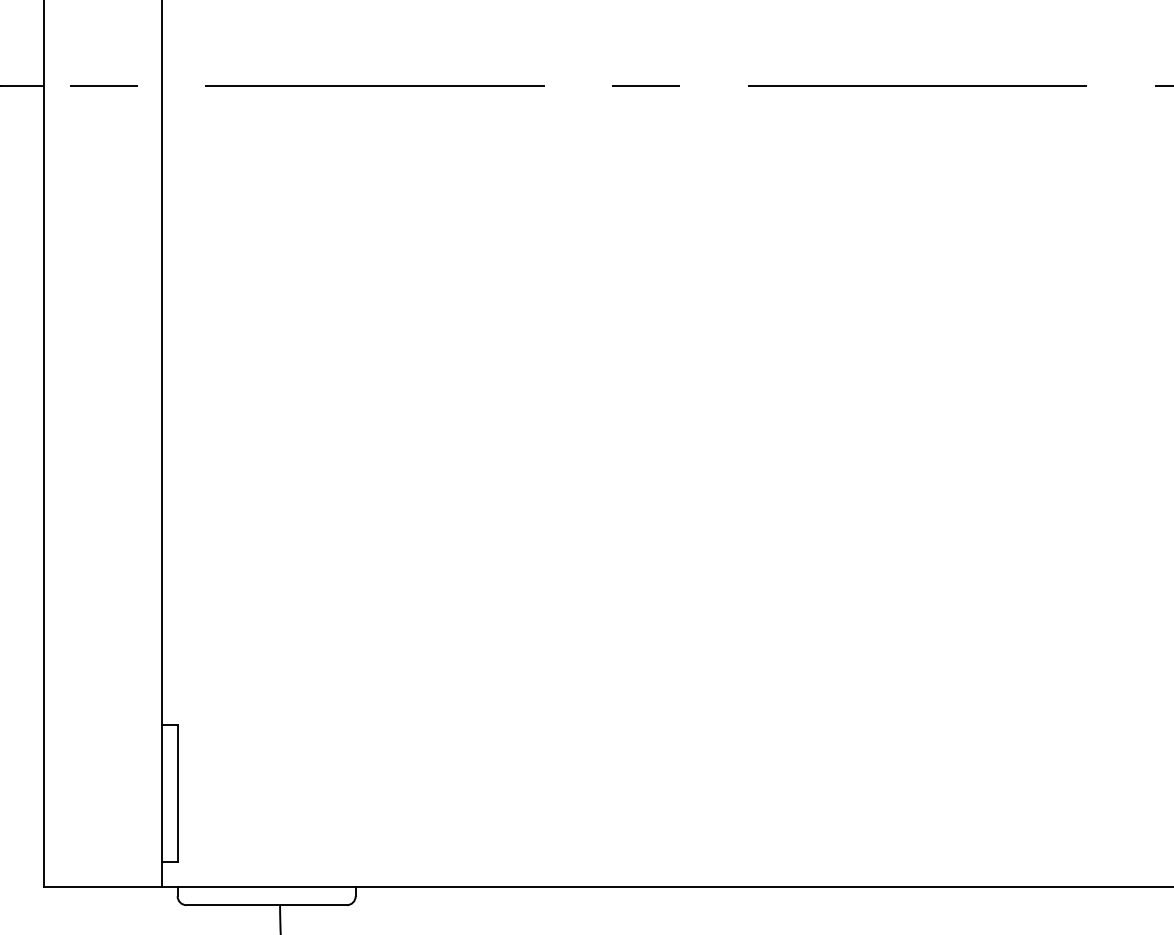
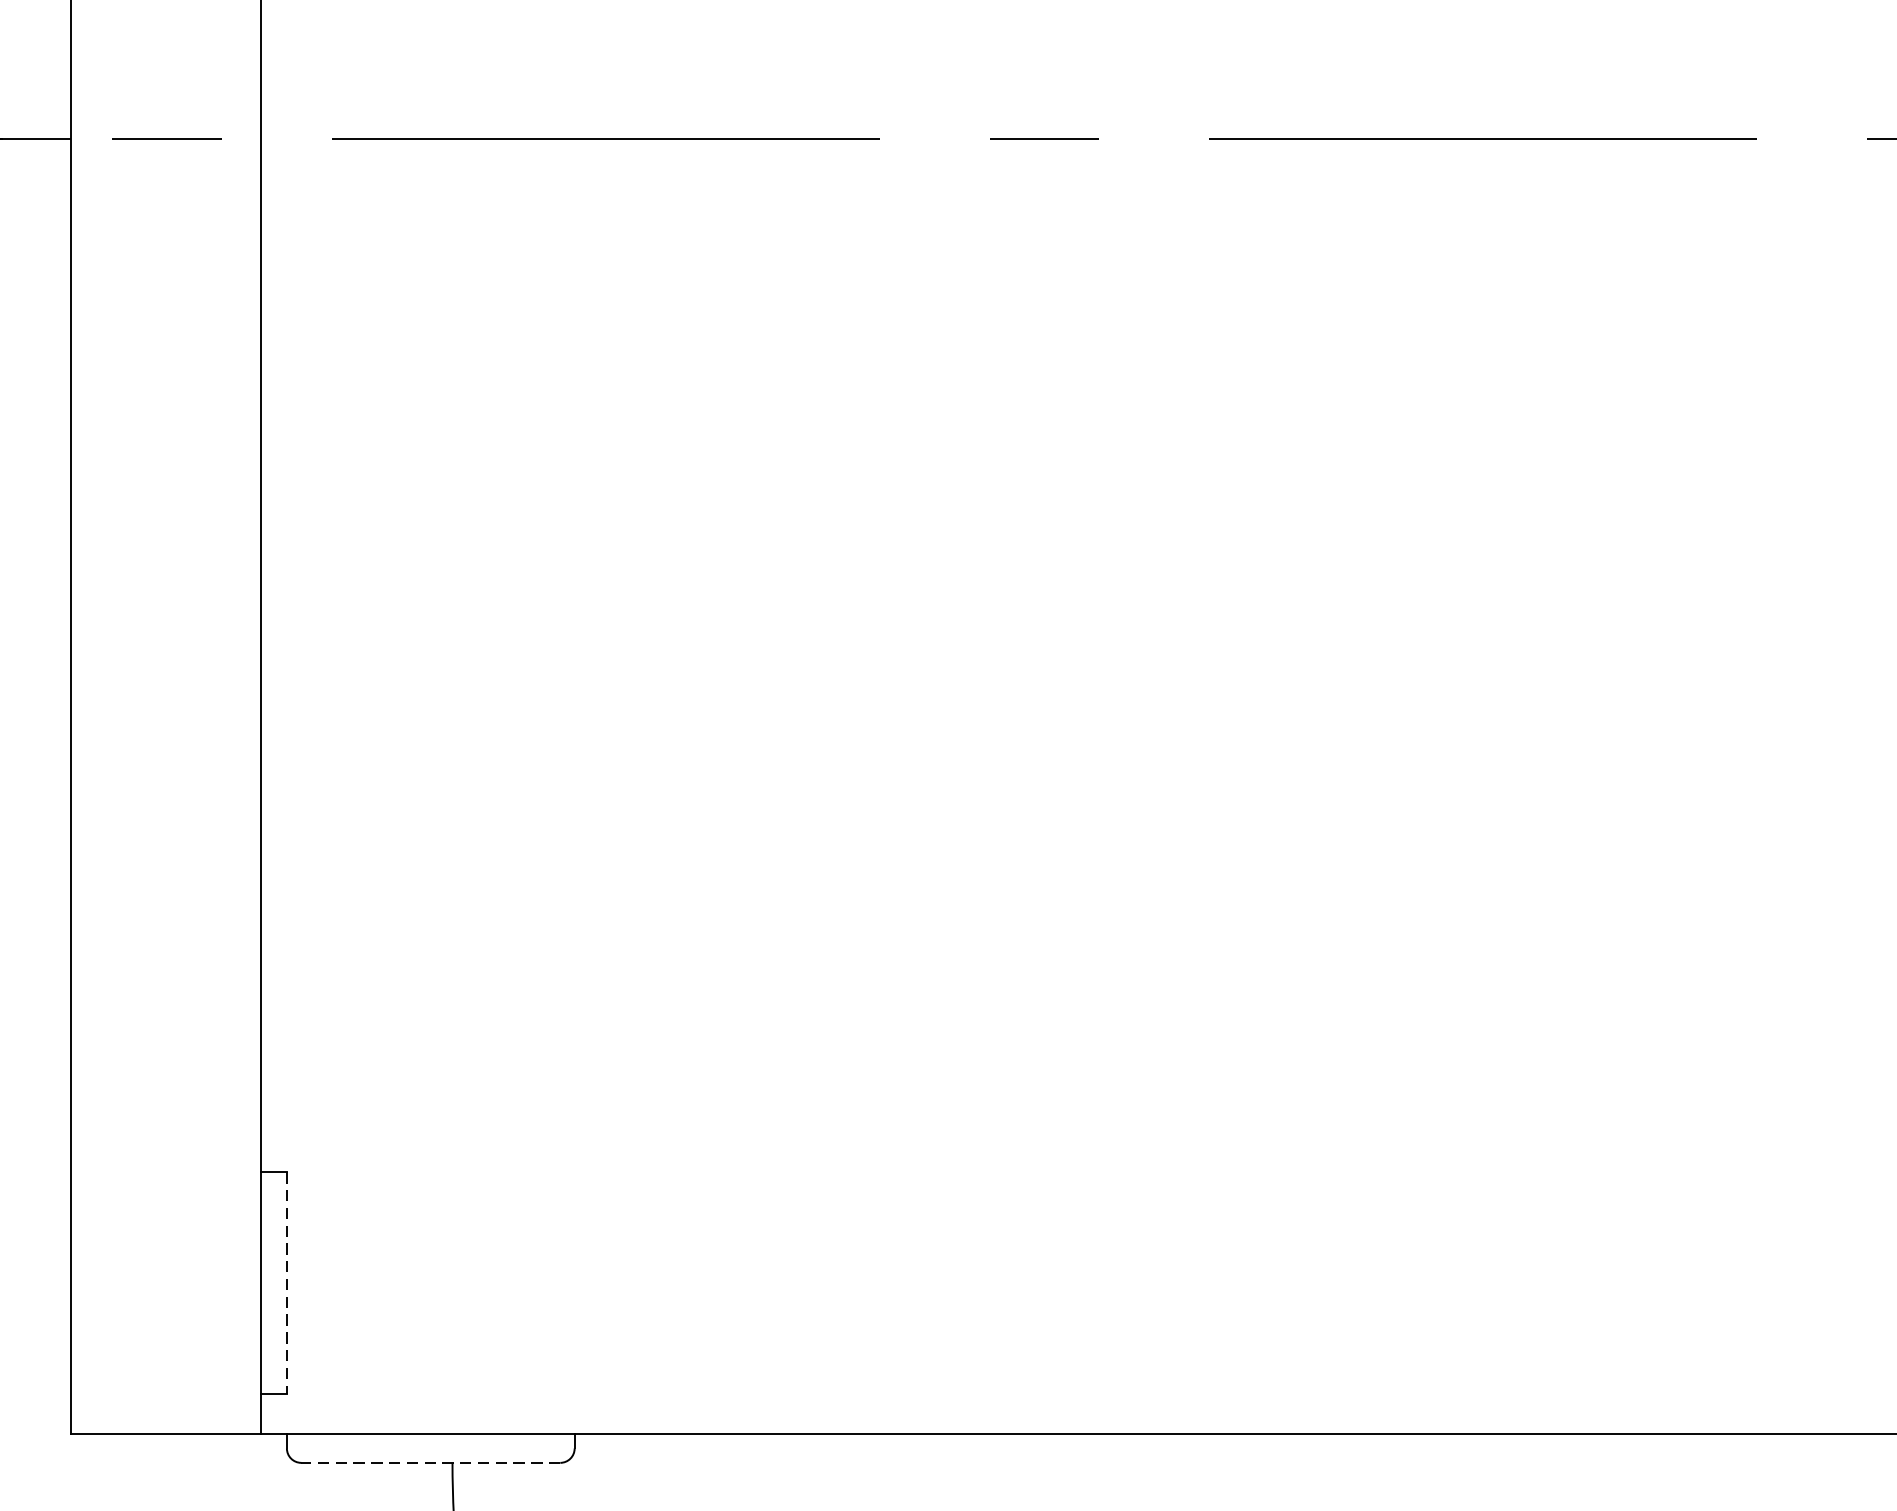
line: (177, 793) -> (286, 1282), solid -> dashed
line: (266, 905) -> (430, 1463), solid -> dashed

